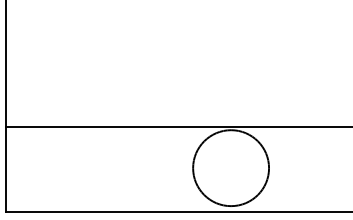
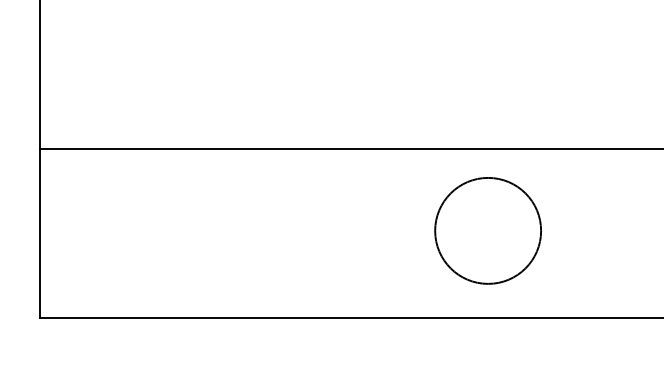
circle: (231, 168) -> (488, 231), size x0.7

